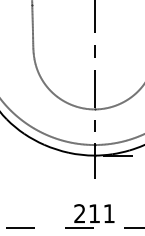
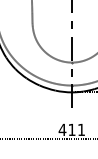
text: (79, 213) -> (62, 129), 211 -> 411

